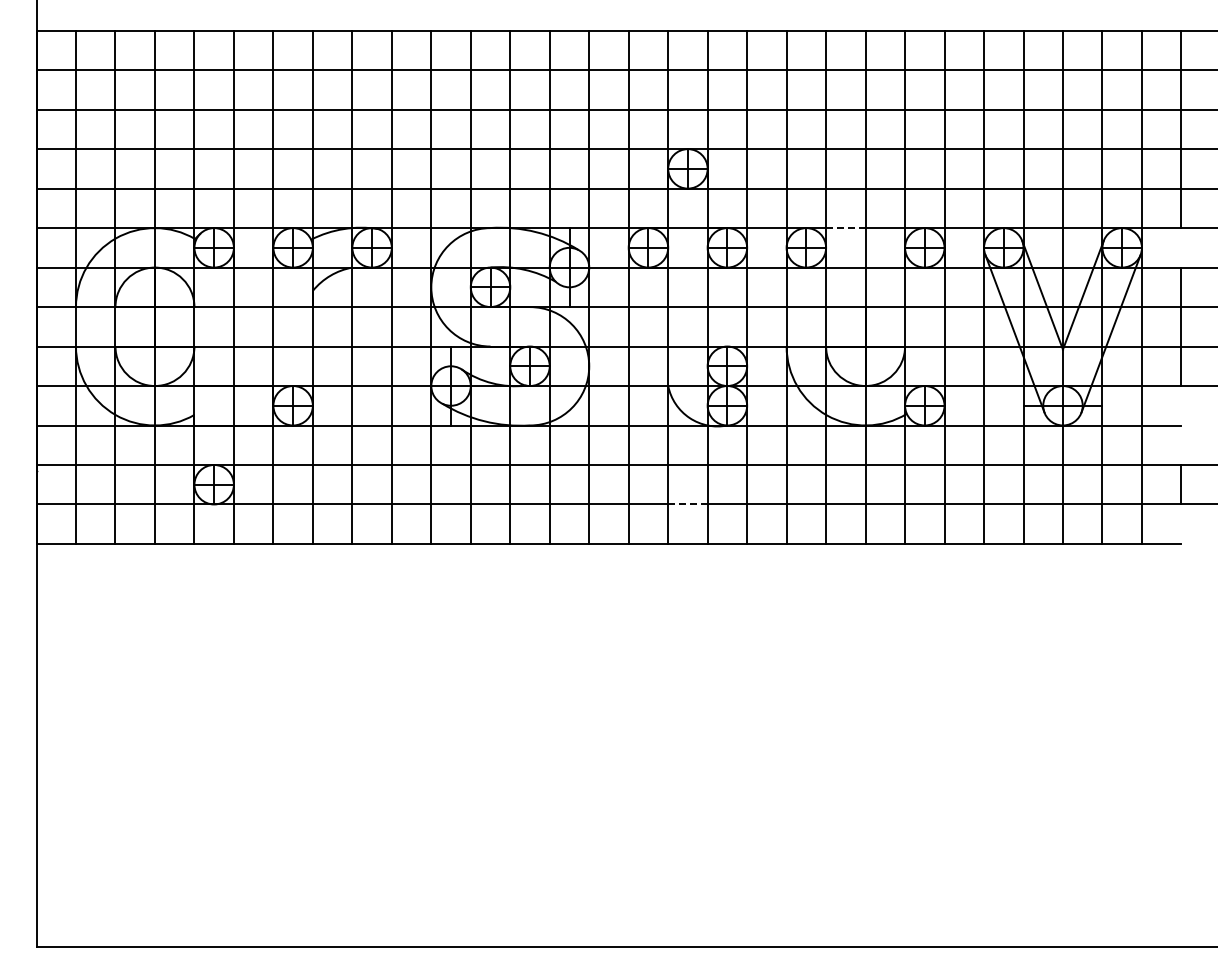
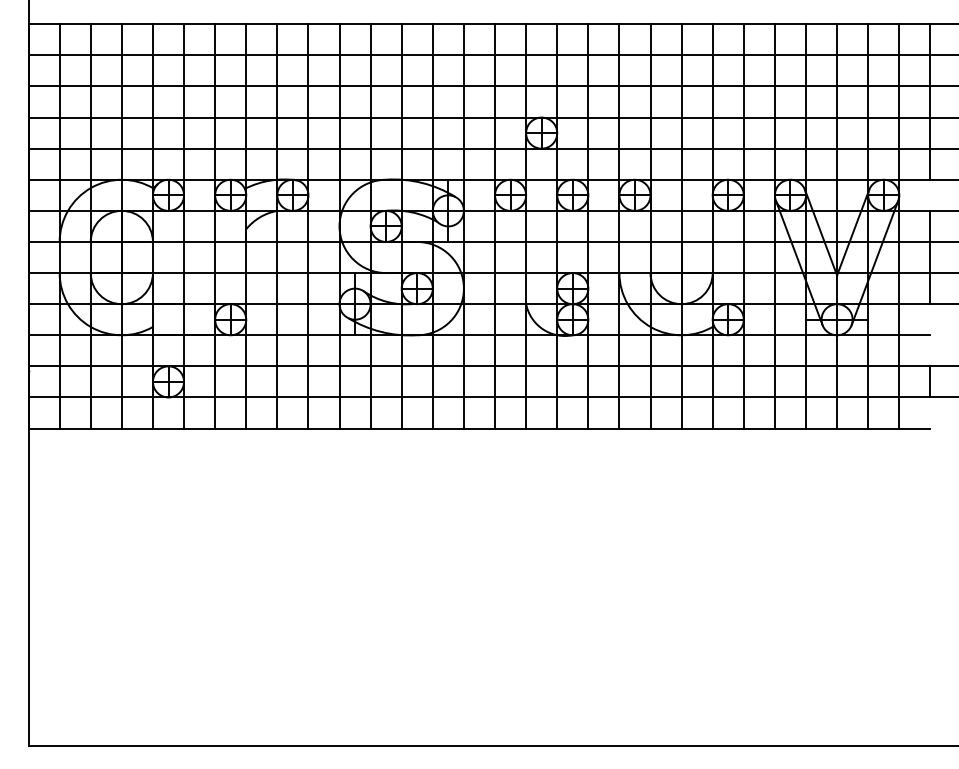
line: (845, 228) -> (665, 180), dashed -> solid
line: (687, 504) -> (541, 397), dashed -> solid

